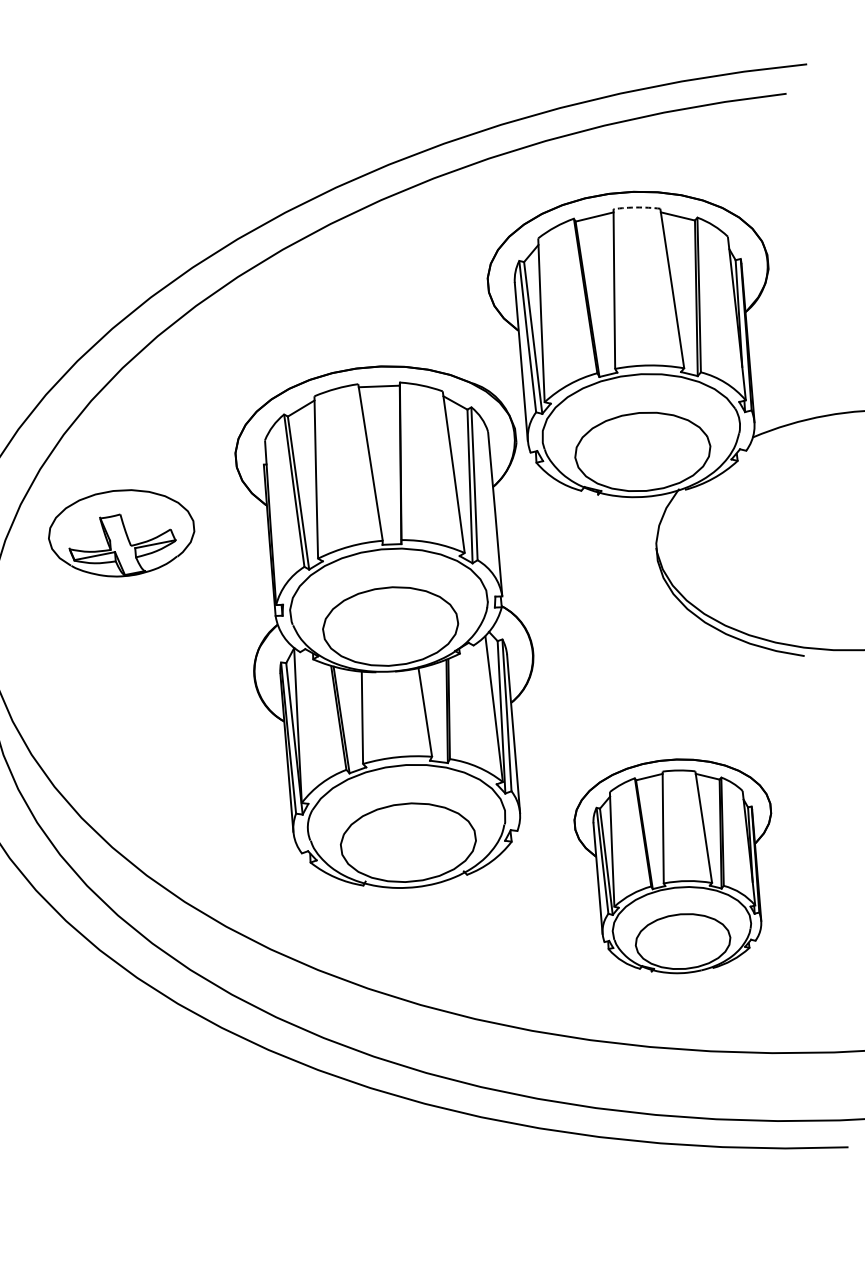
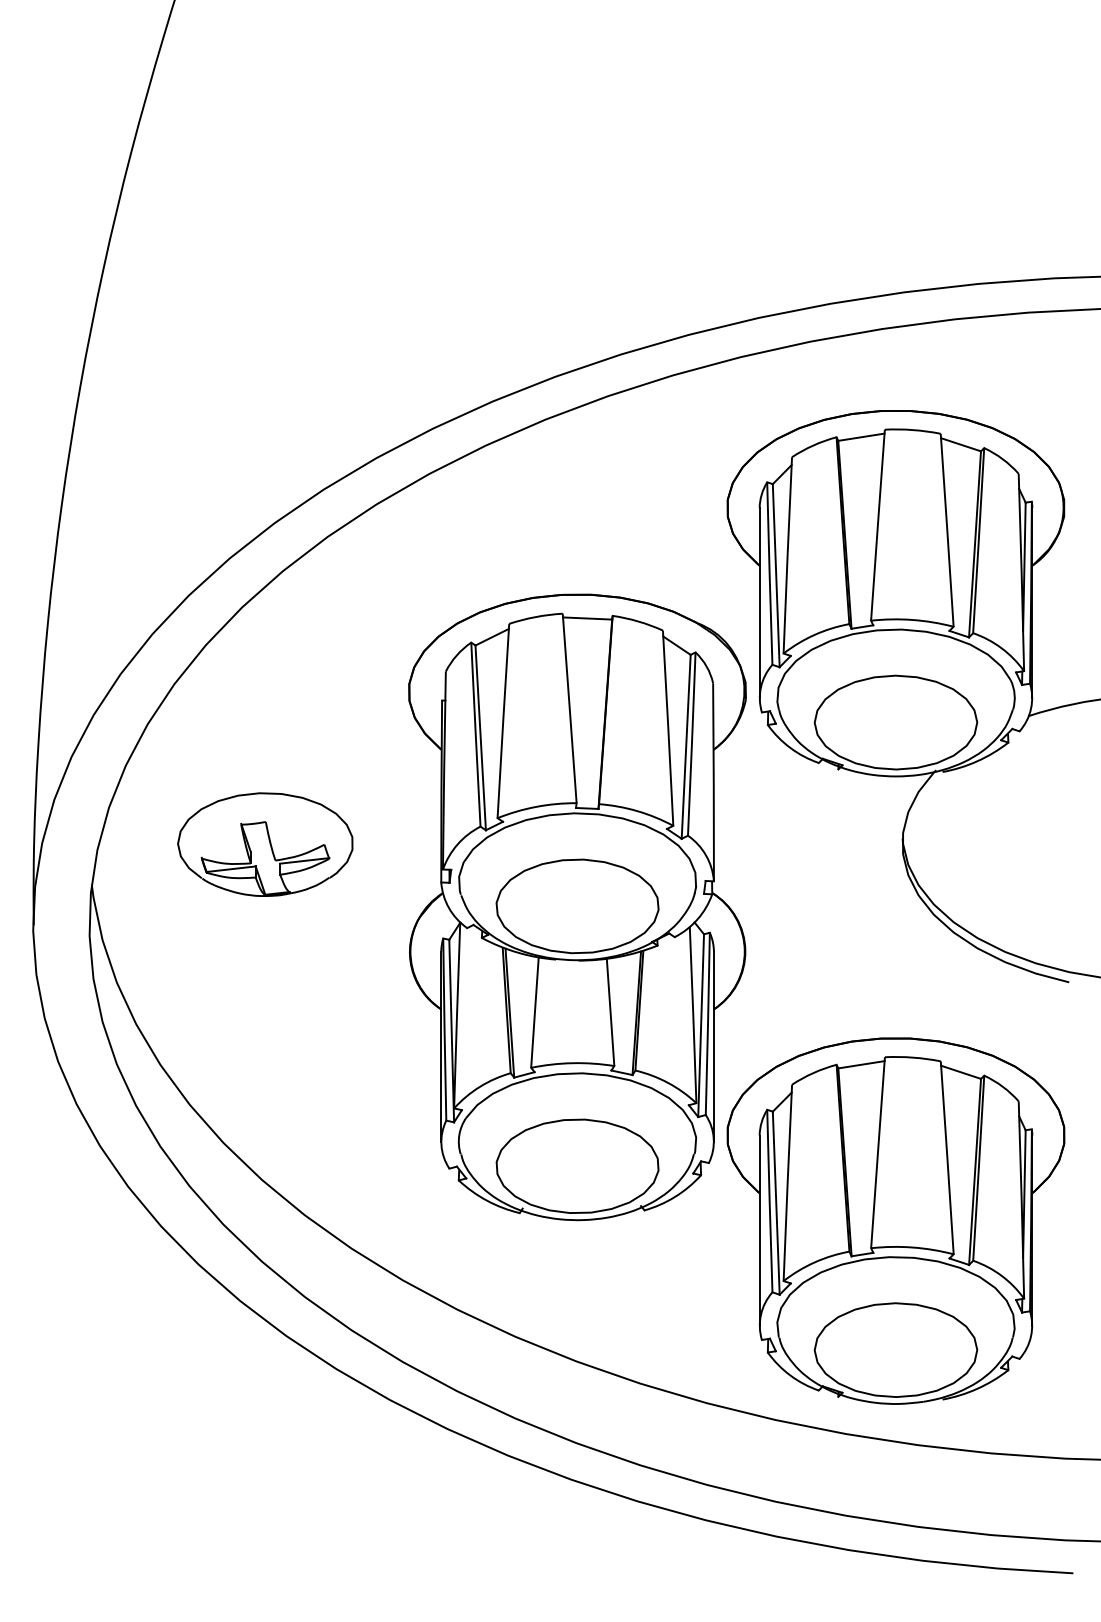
arc: (636, 207) -> (912, 430), dashed -> solid
part: (121, 533) -> (265, 844), moved
part: (676, 866) -> (895, 1220), size x1.43

